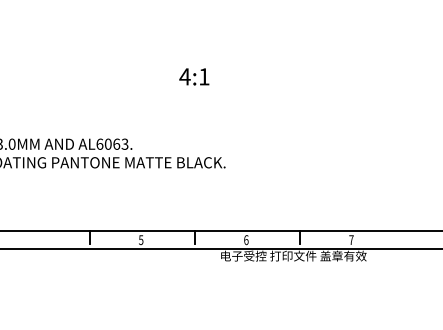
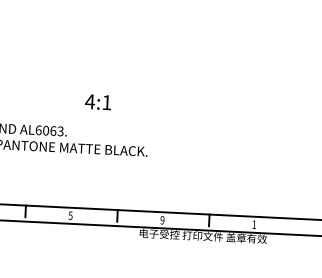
text: (194, 76) -> (98, 101), moved
text: (351, 239) -> (254, 224), 7 -> 1
text: (246, 240) -> (162, 220), 6 -> 9

